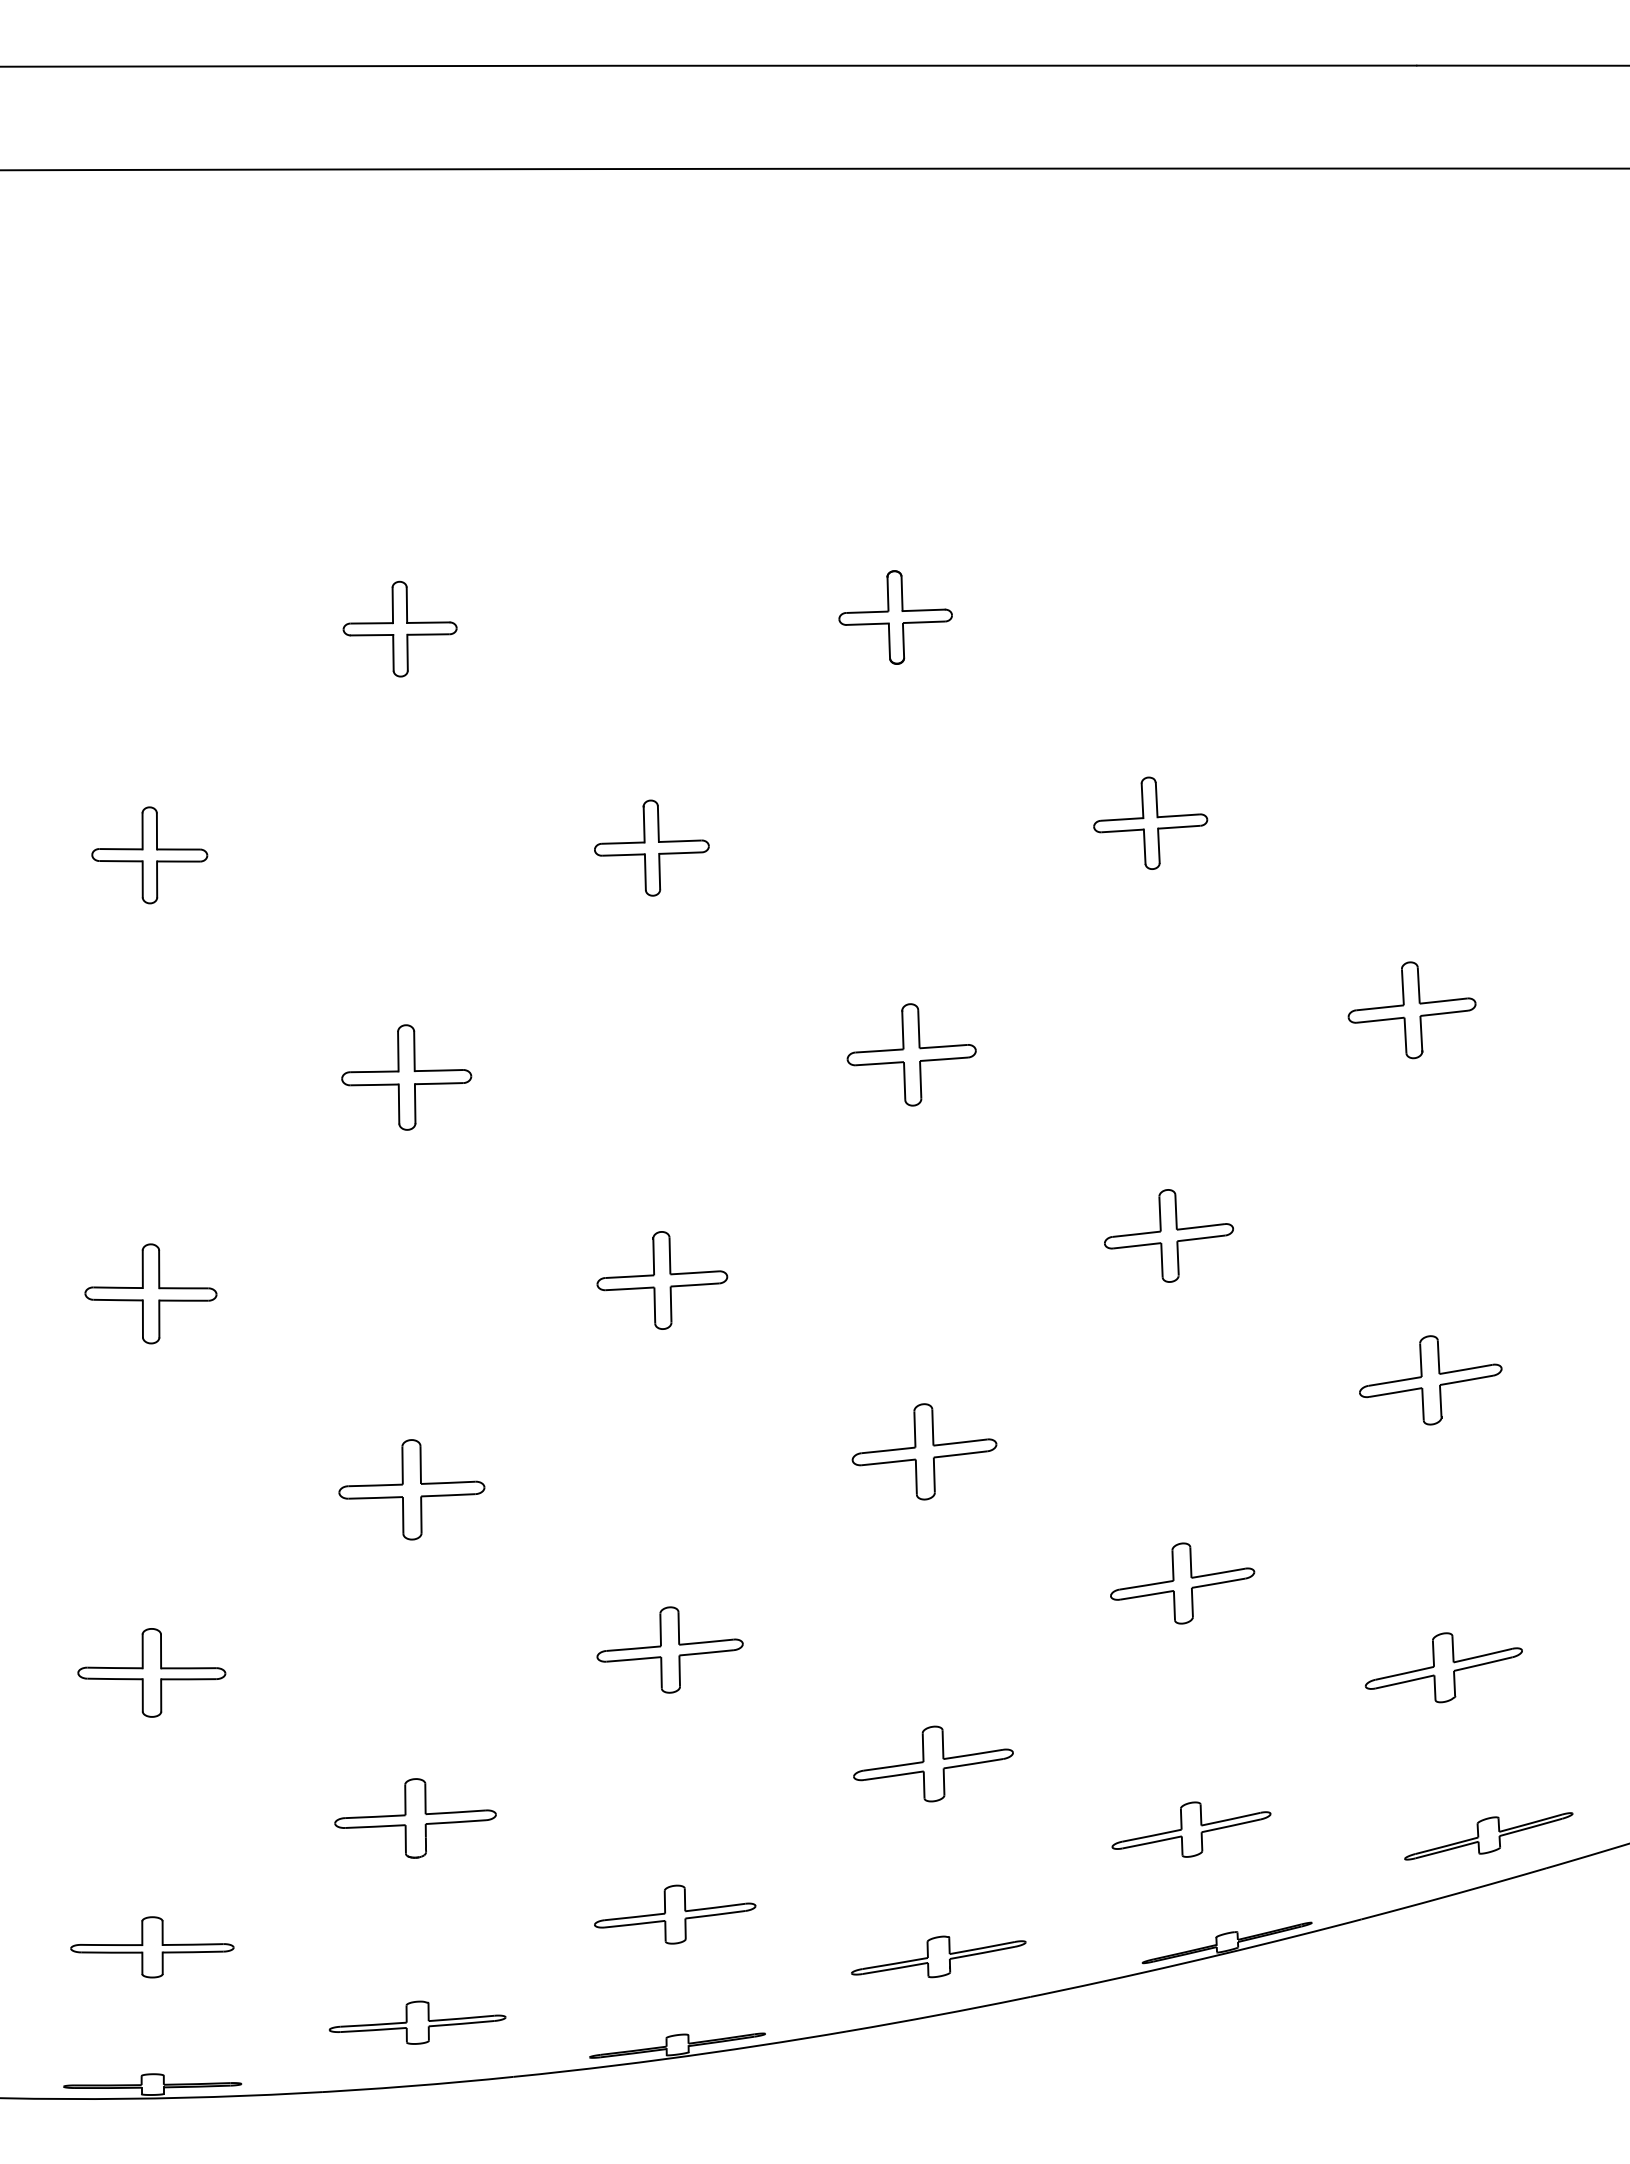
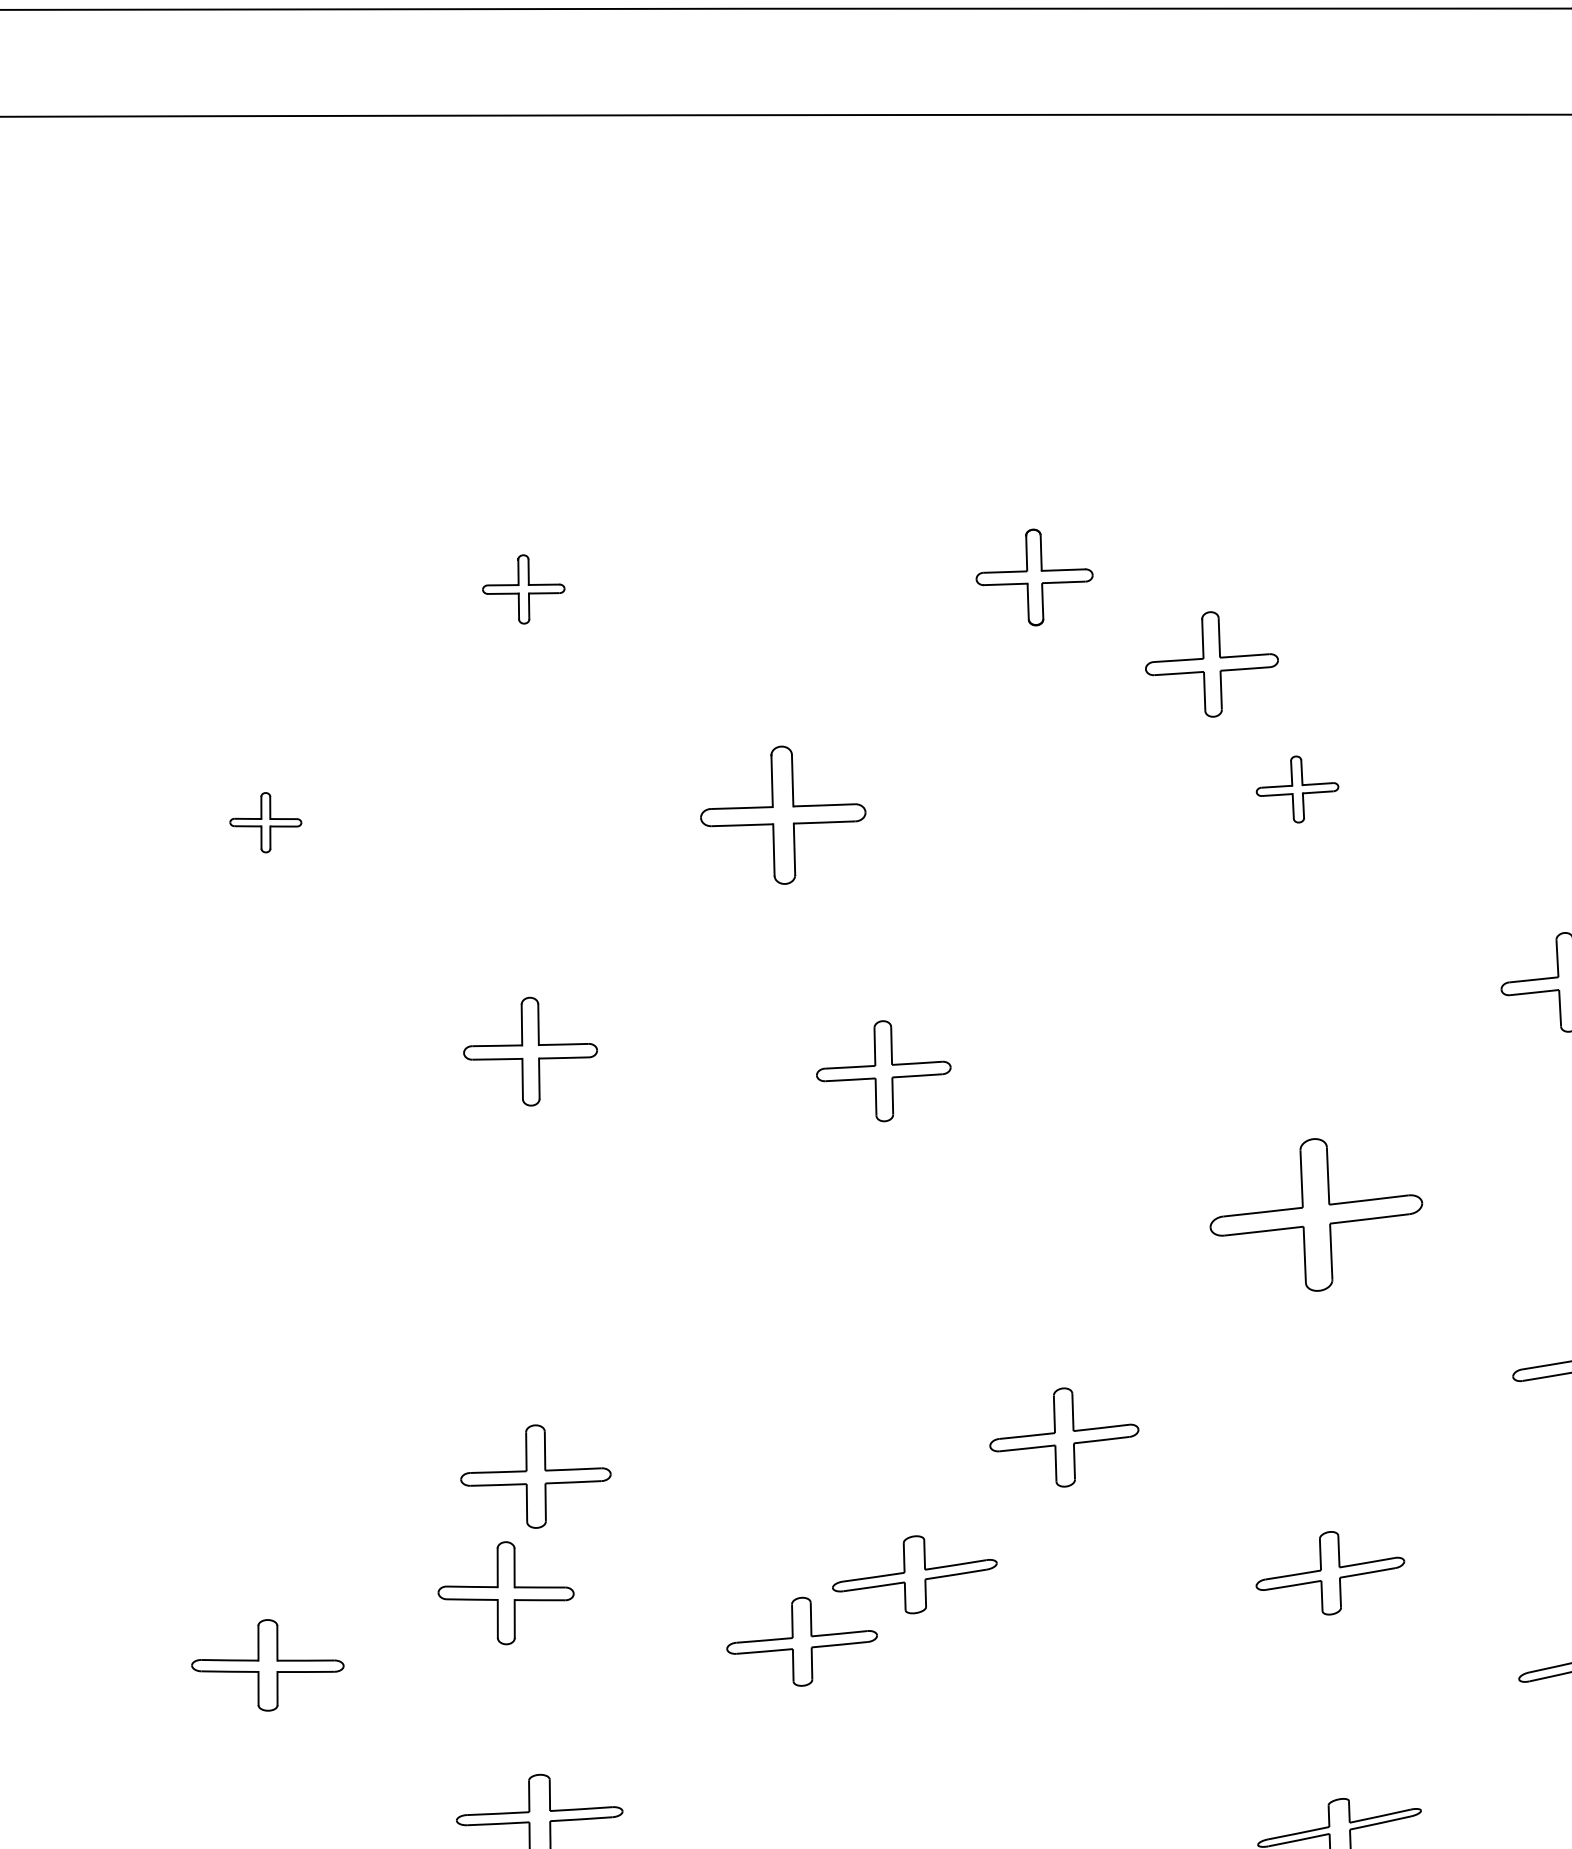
part: (399, 628) -> (523, 588), size x0.7
part: (1150, 822) -> (1297, 788), size x0.7
part: (651, 847) -> (782, 814), size x1.4
part: (149, 855) -> (265, 822), size x0.6
part: (911, 1054) -> (1211, 664), moved
part: (1168, 1235) -> (1315, 1214), size x1.6
part: (662, 1280) -> (883, 1071), moved
part: (150, 1293) -> (505, 1592), moved
part: (933, 1763) -> (914, 1574), moved

